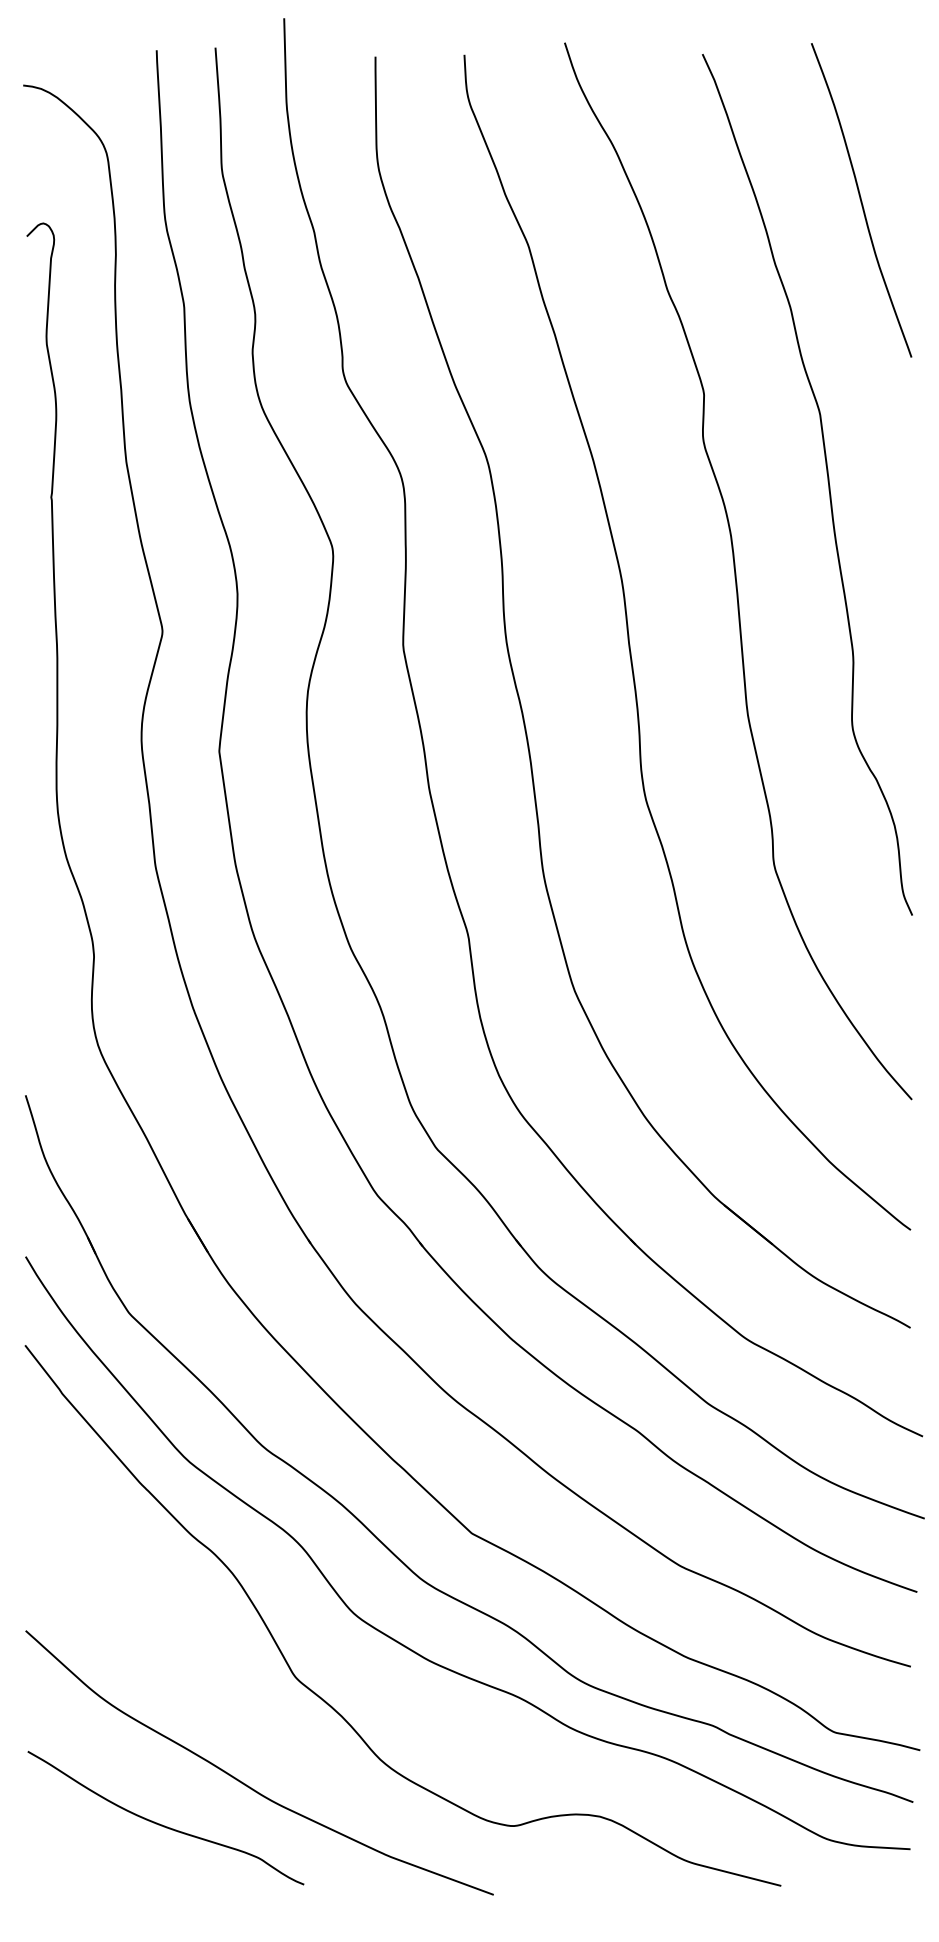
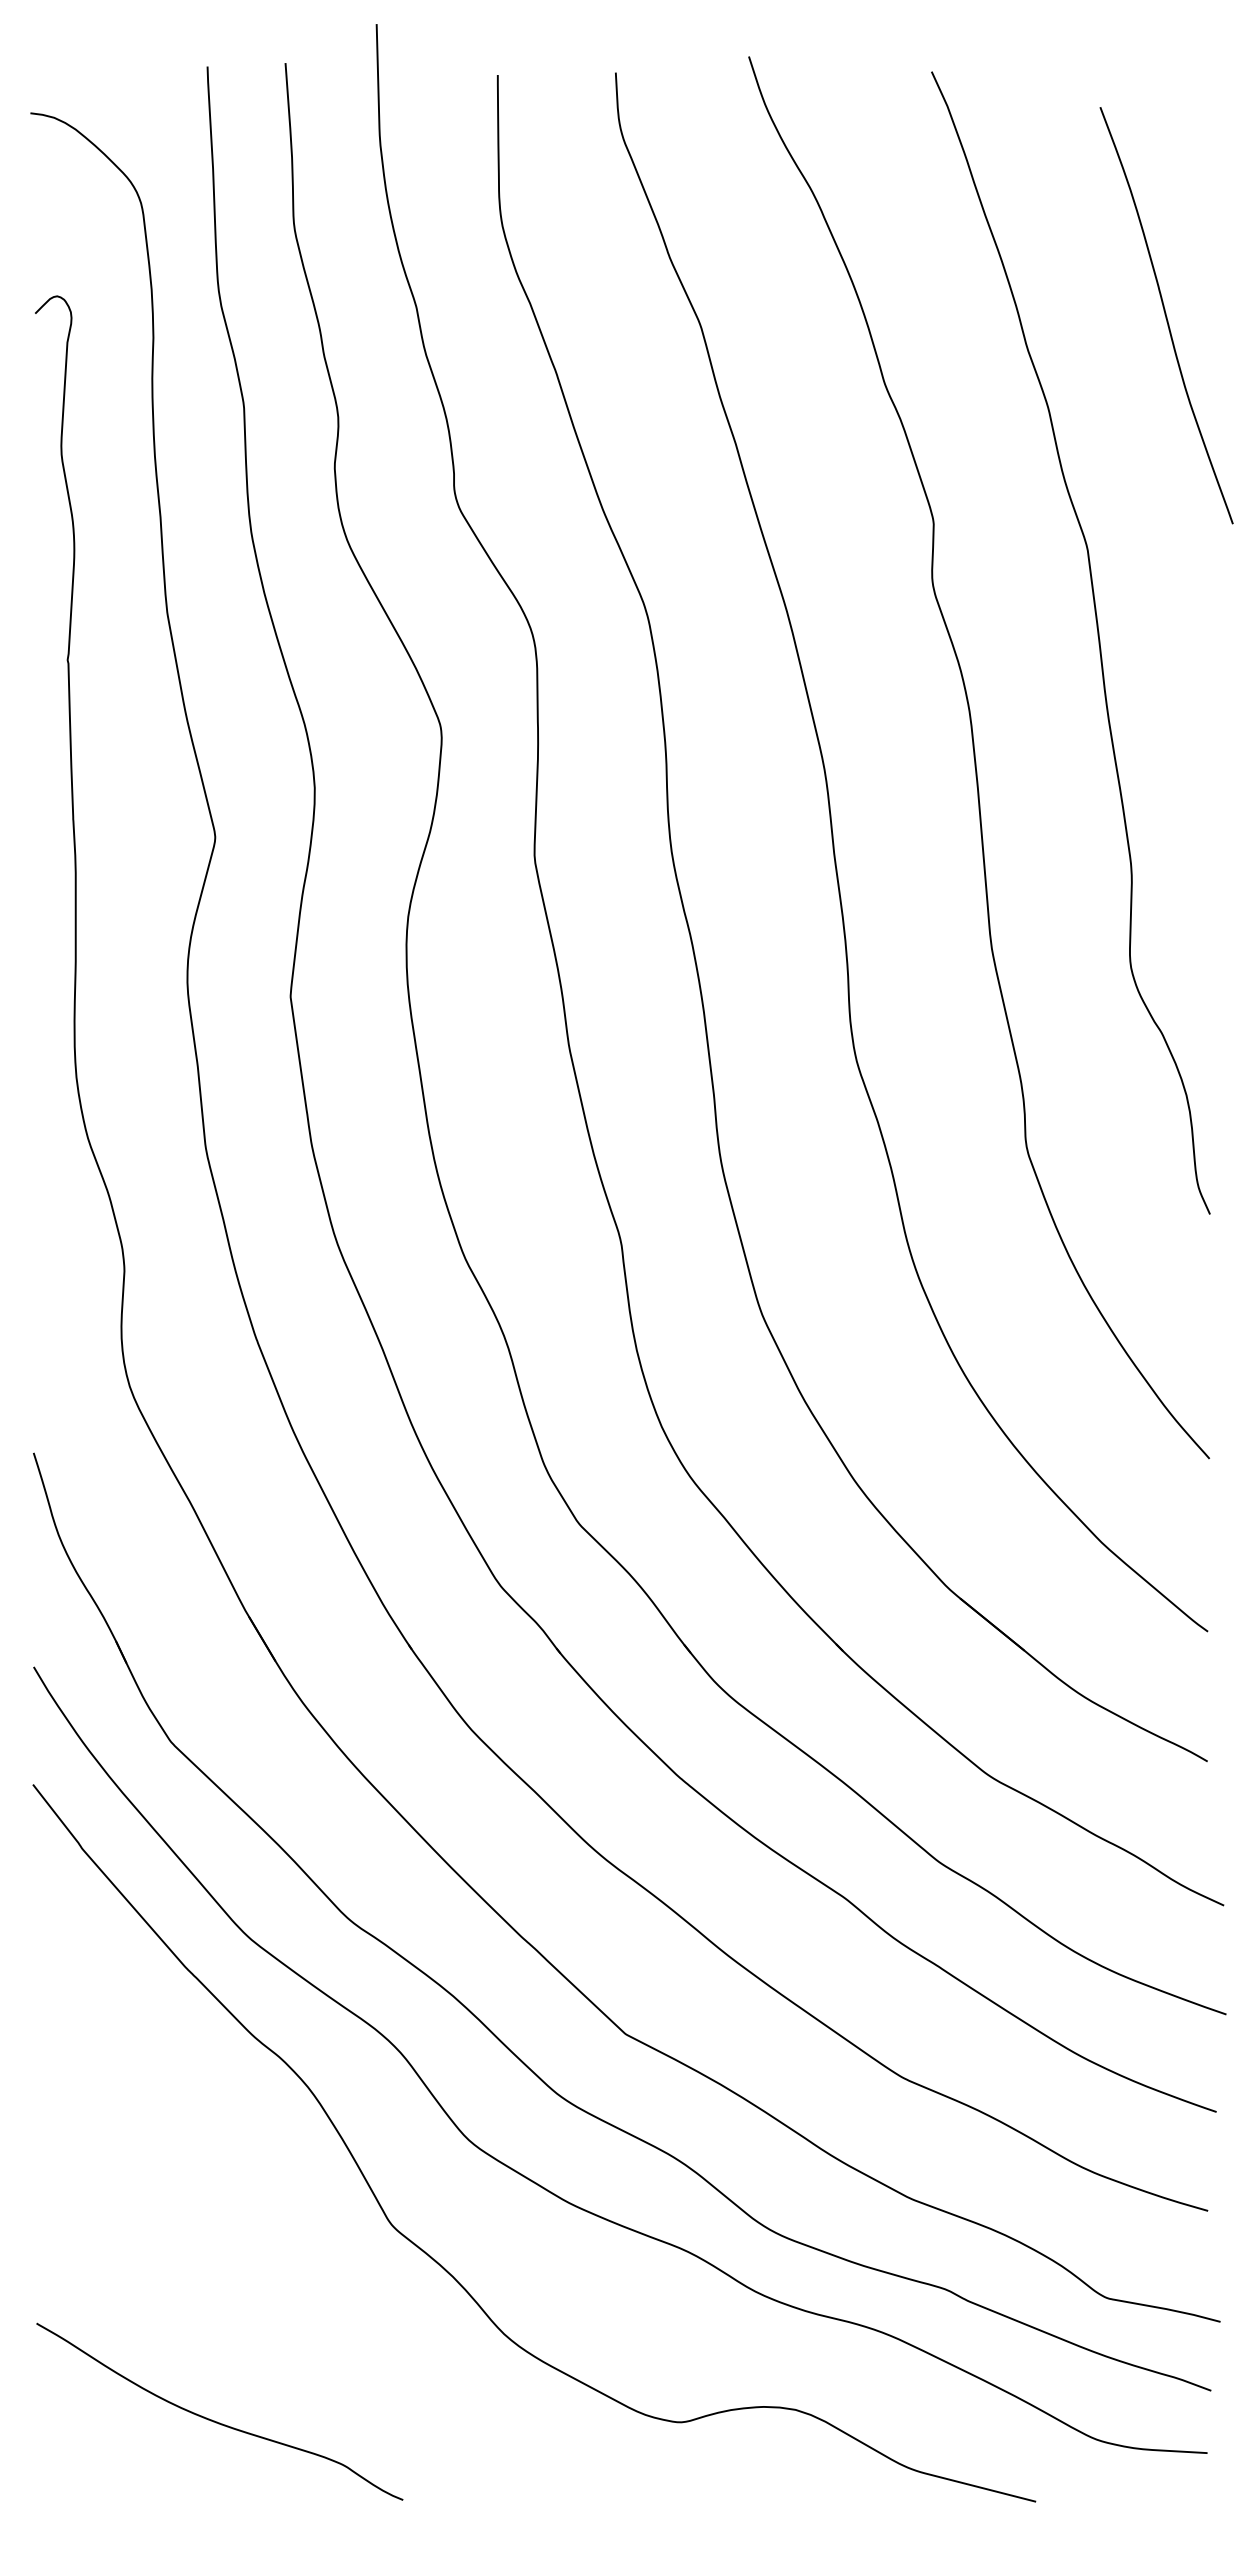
curve: (861, 200) -> (1166, 315), moved
curve: (245, 1783) -> (325, 2366), removed

